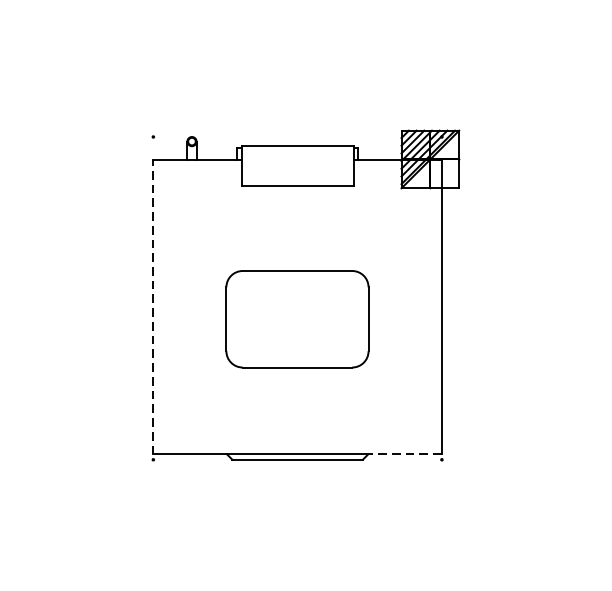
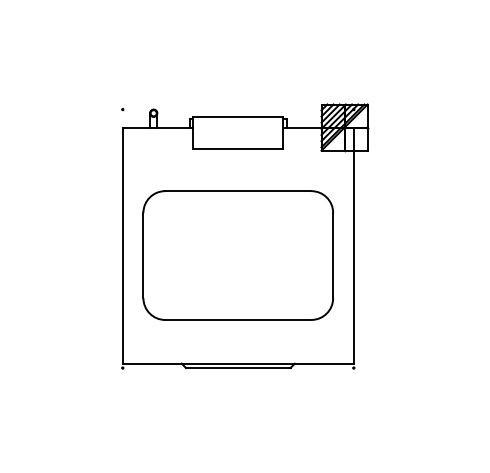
line: (153, 306) -> (122, 245), dashed -> solid
part: (296, 319) -> (237, 255), size x1.67
line: (404, 454) -> (323, 363), dashed -> solid

